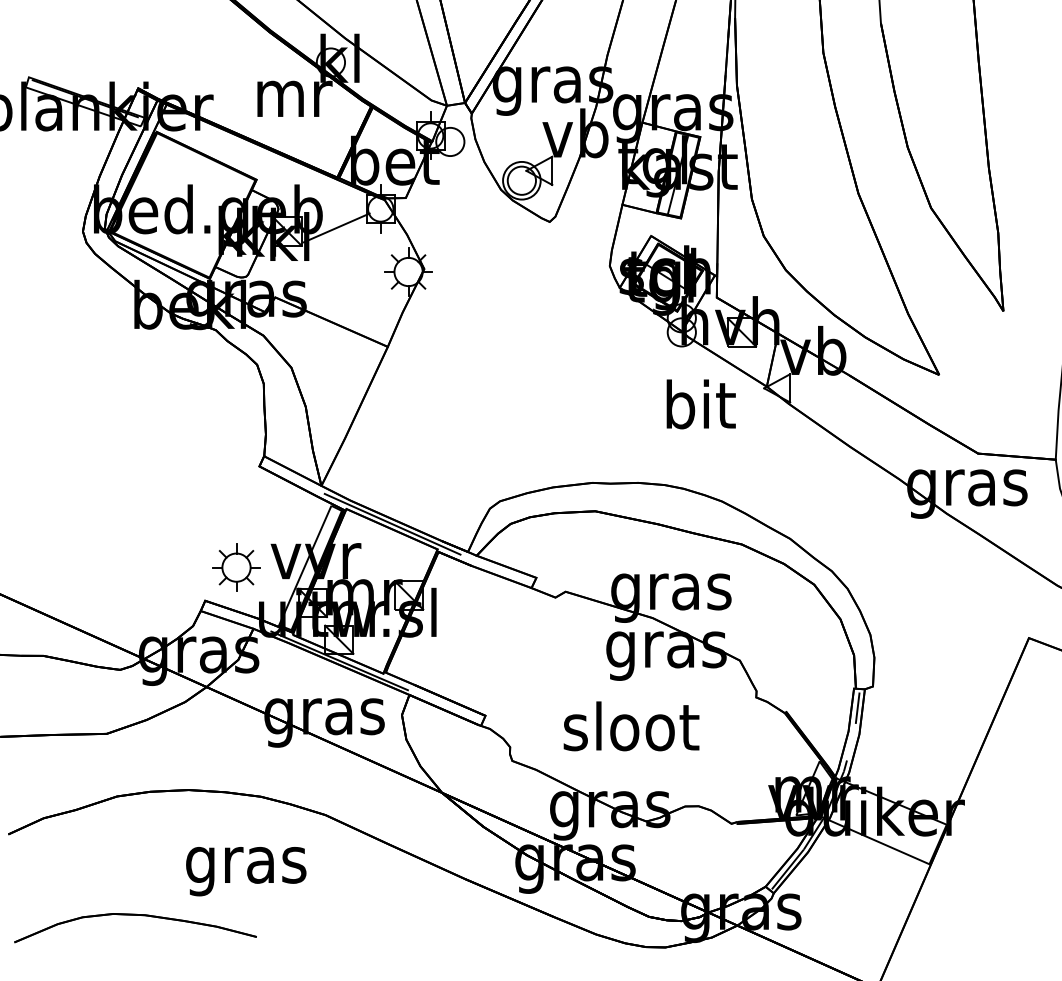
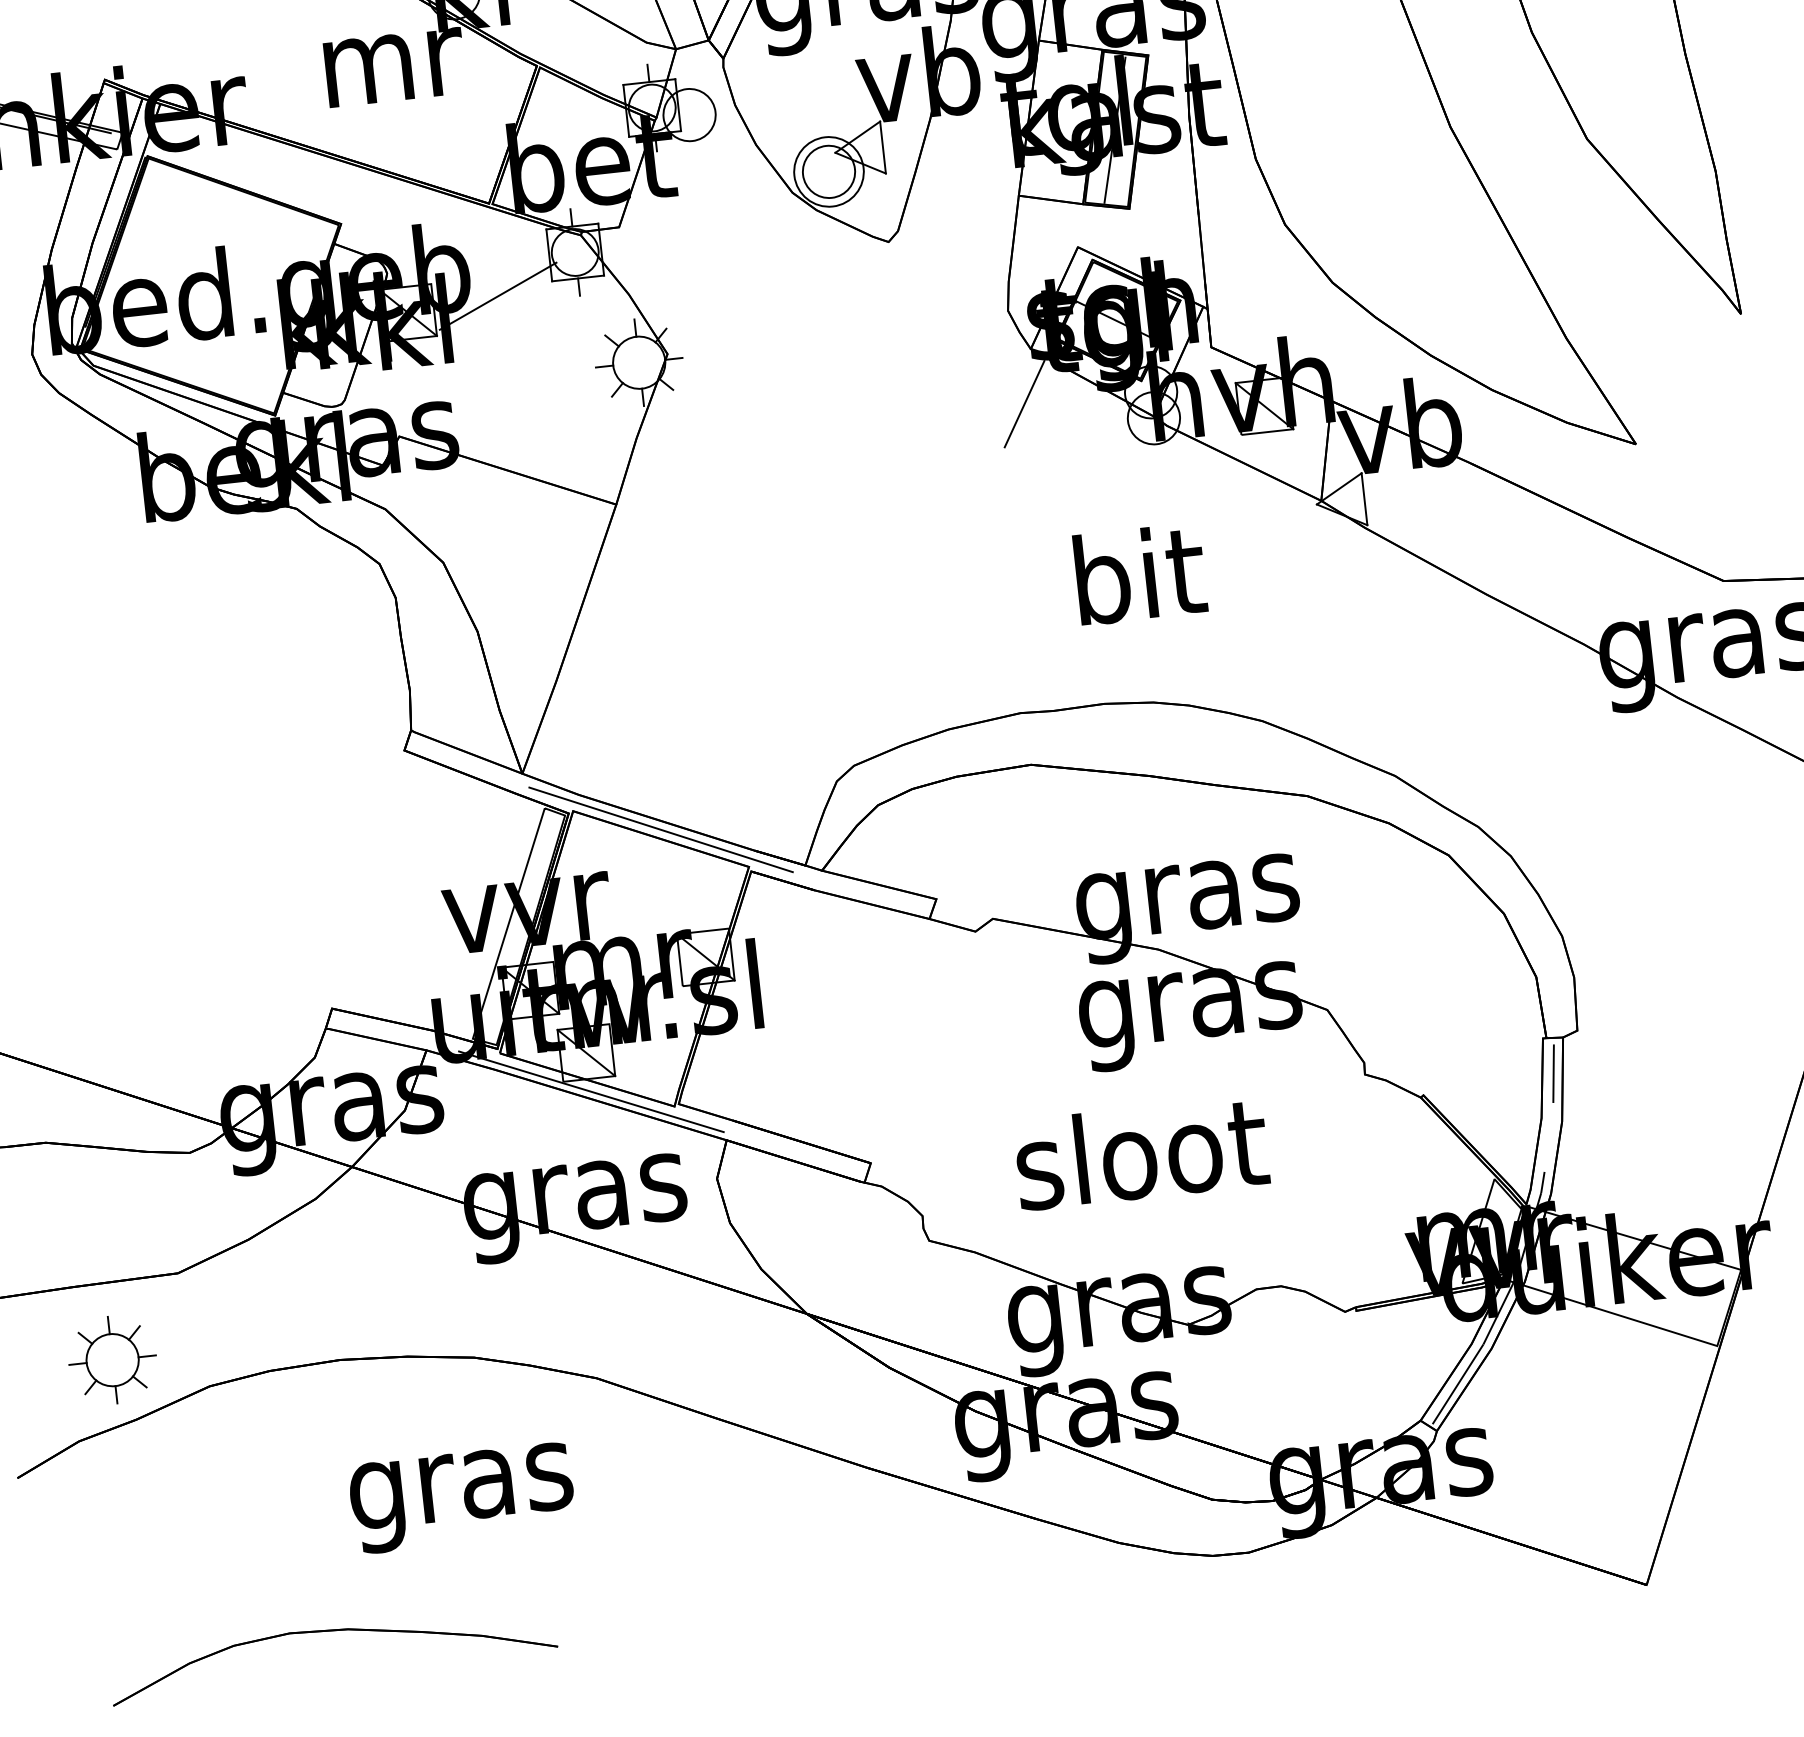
line: (612, 317) -> (1023, 404), added
text: (700, 404) -> (1138, 574), moved
part: (236, 567) -> (112, 1359), moved
part: (135, 915) -> (330, 1631), moved

